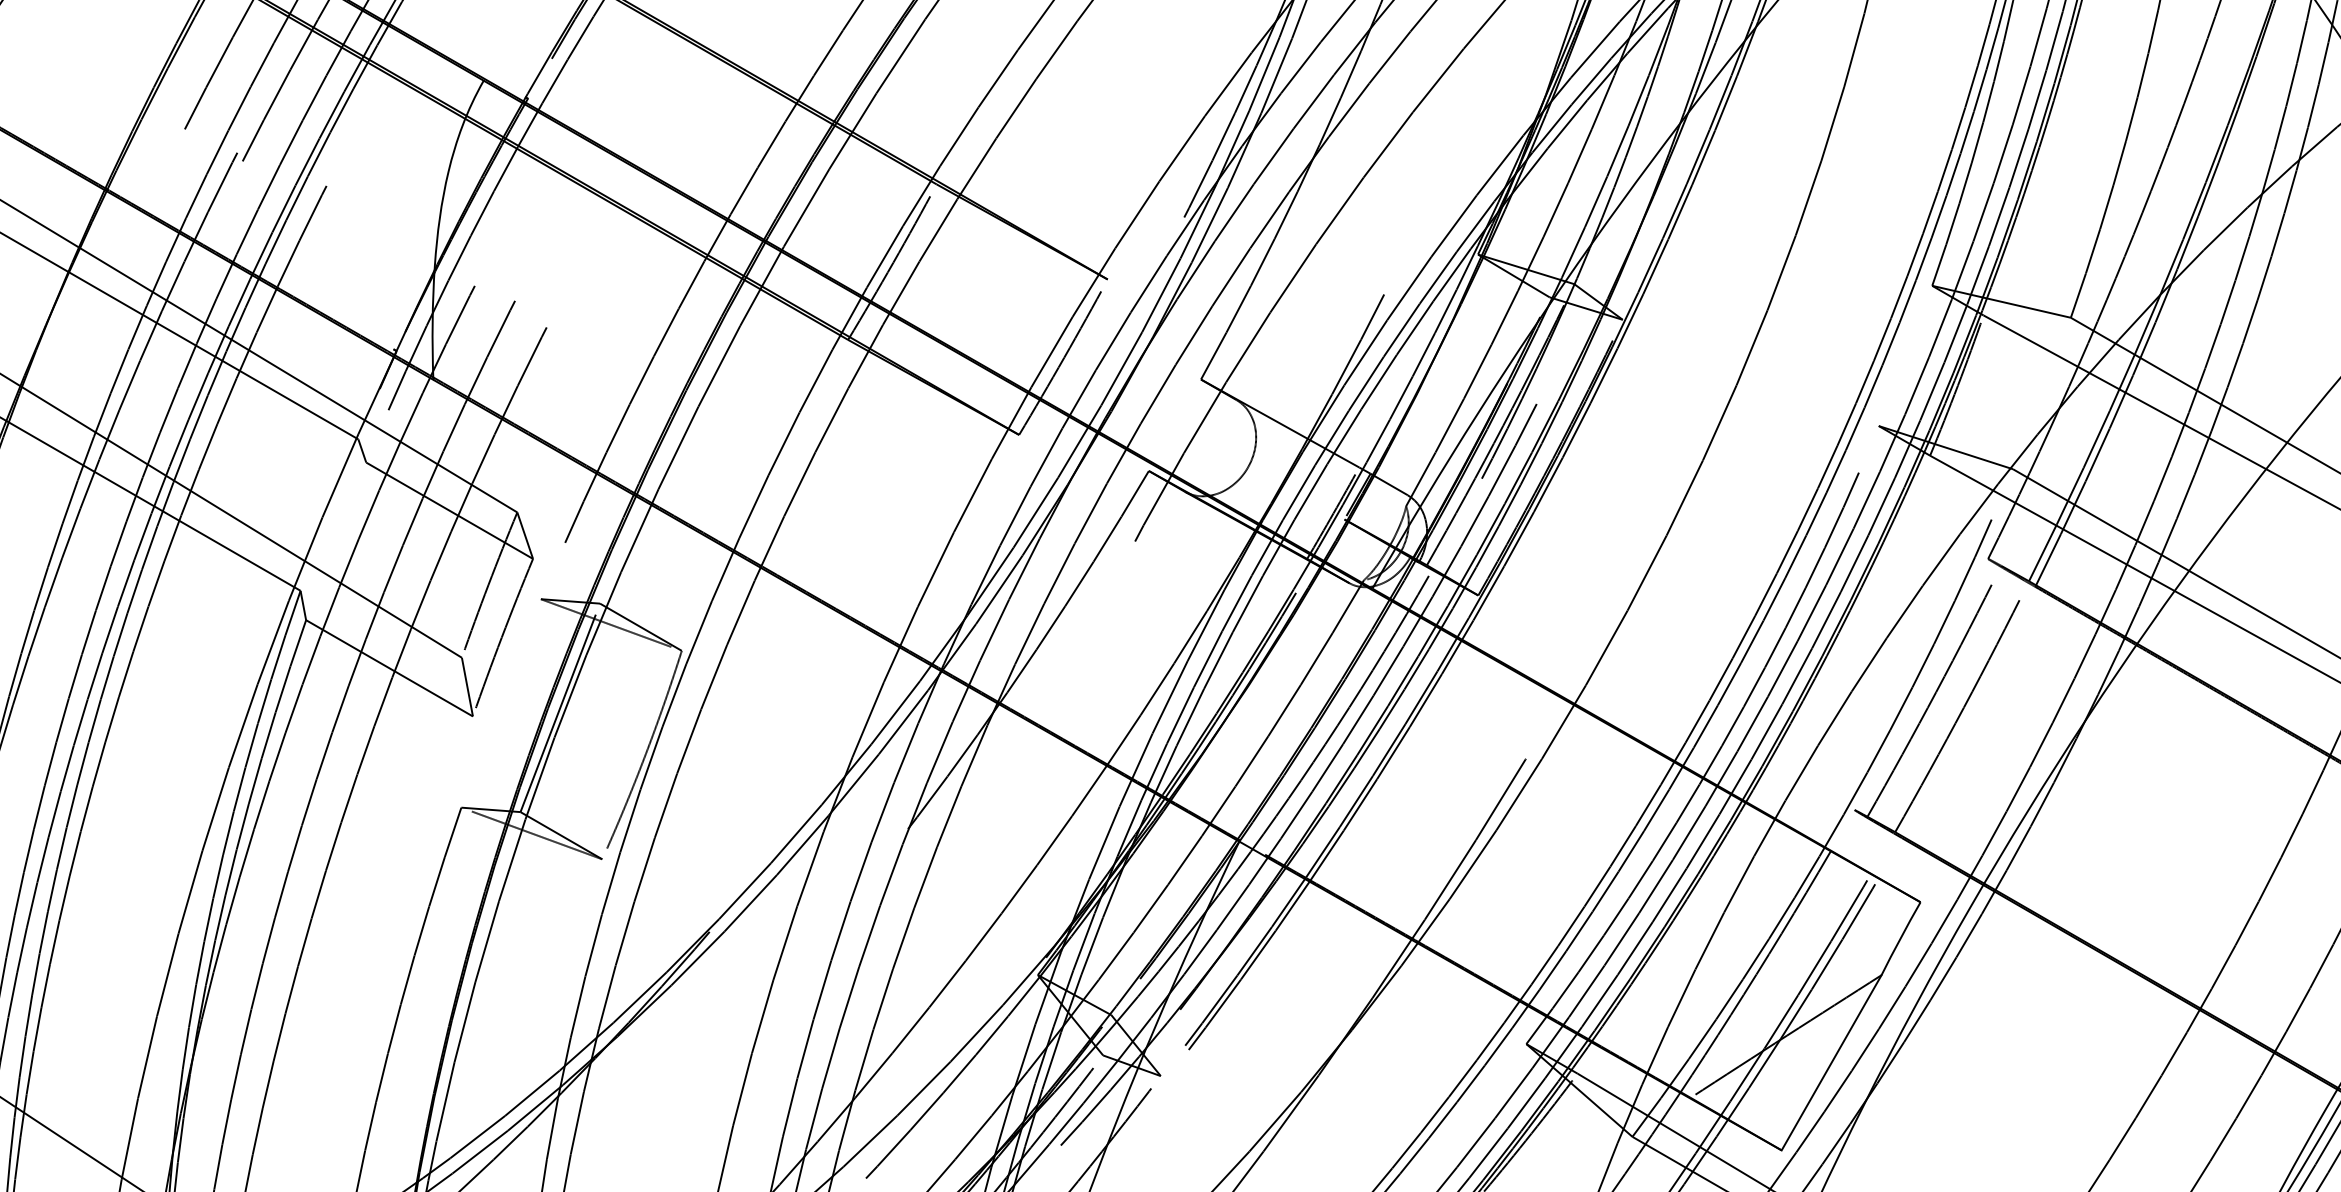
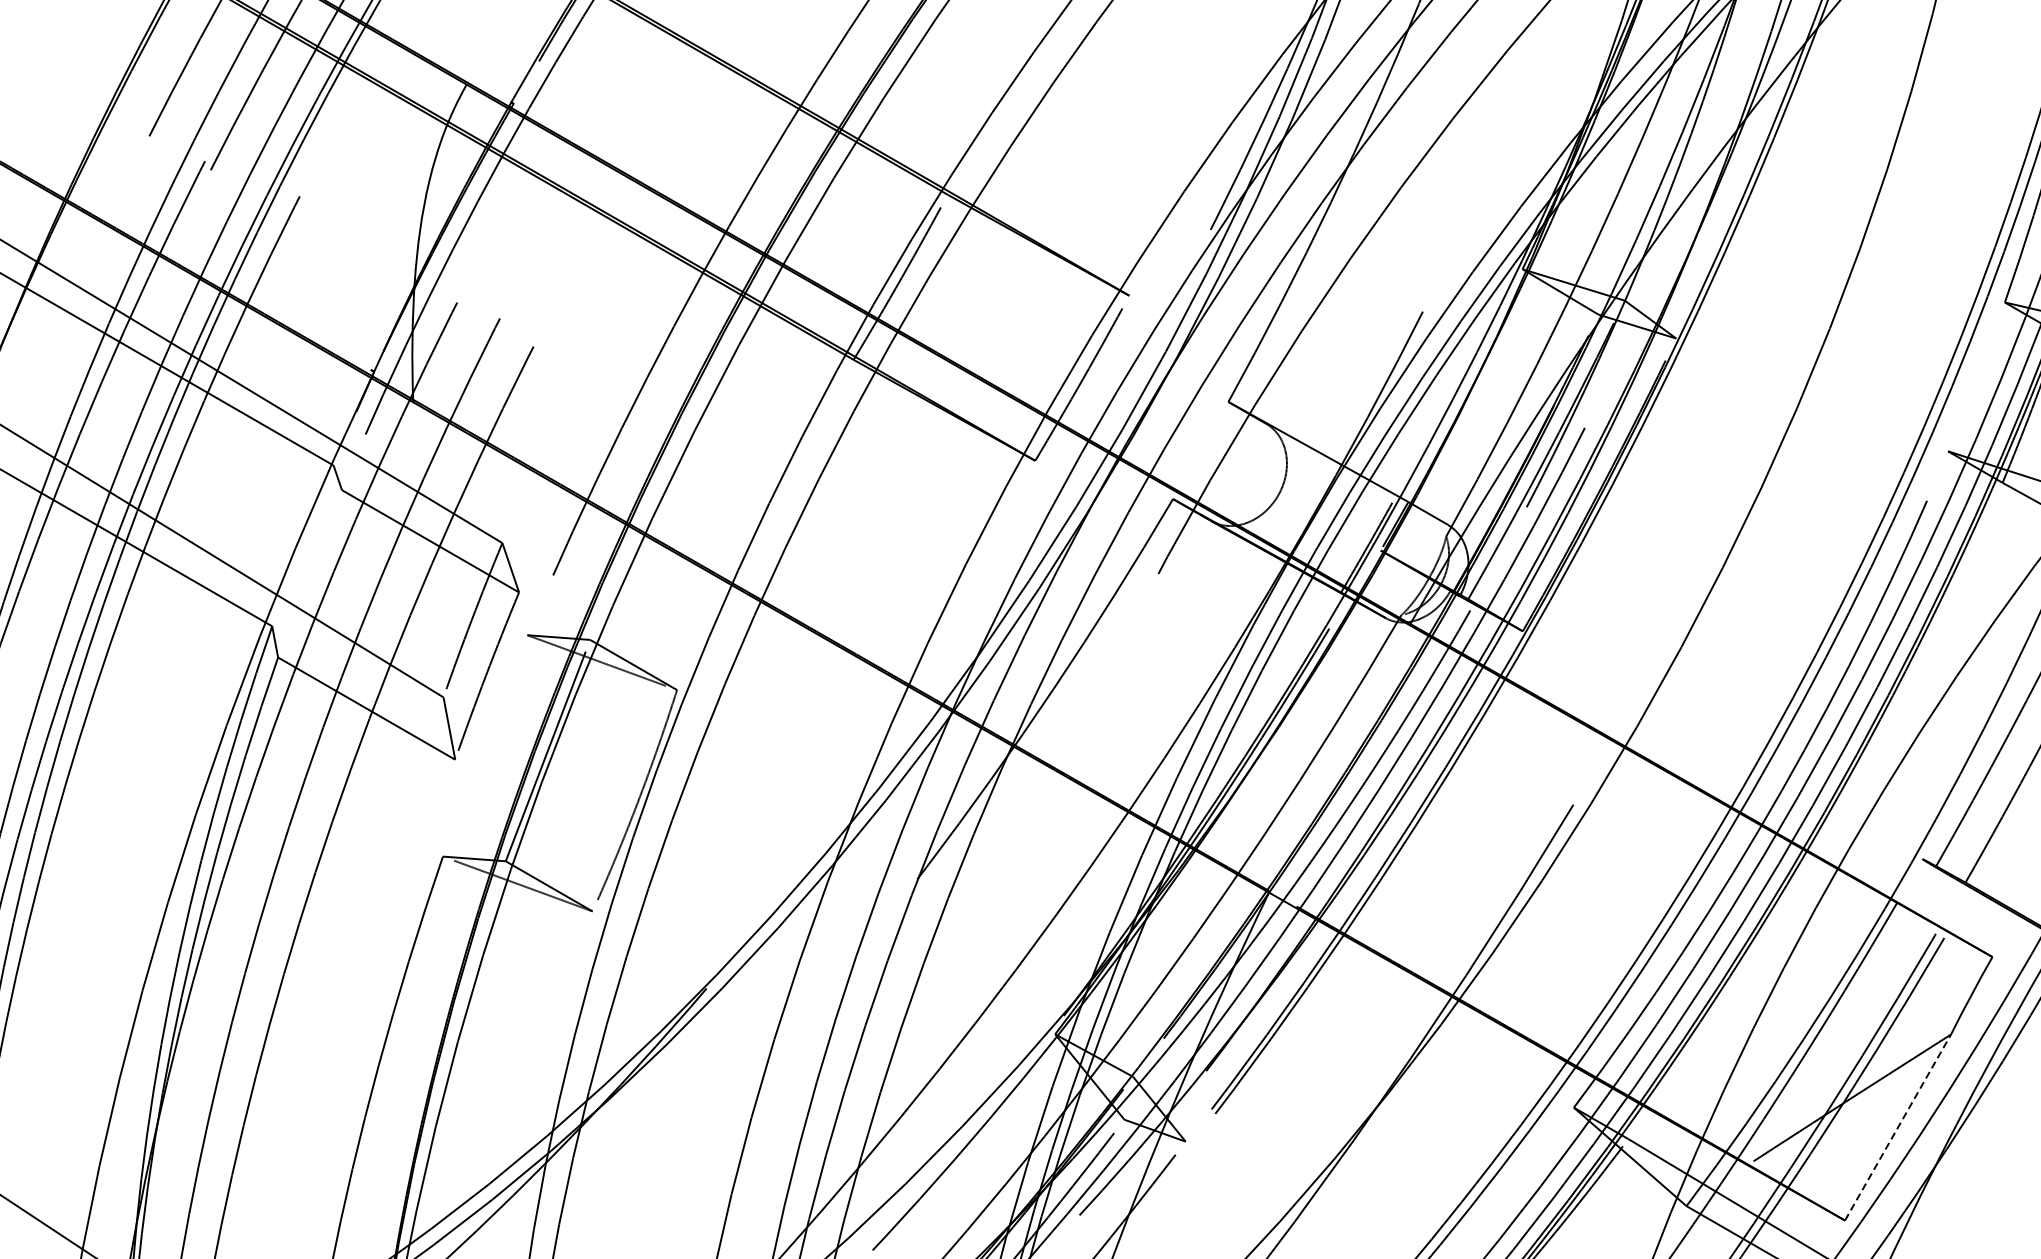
line: (1831, 1062) -> (1897, 1127), solid -> dashed

